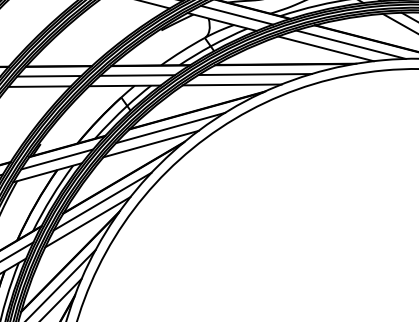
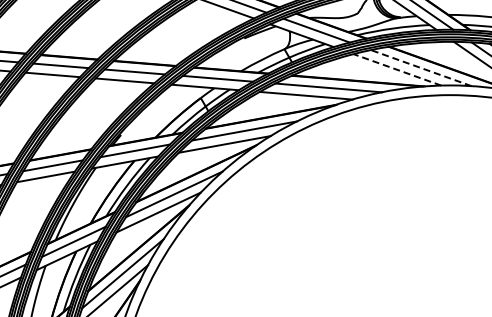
line: (350, 44) -> (420, 67), solid -> dashed
line: (326, 48) -> (397, 69), solid -> dashed

